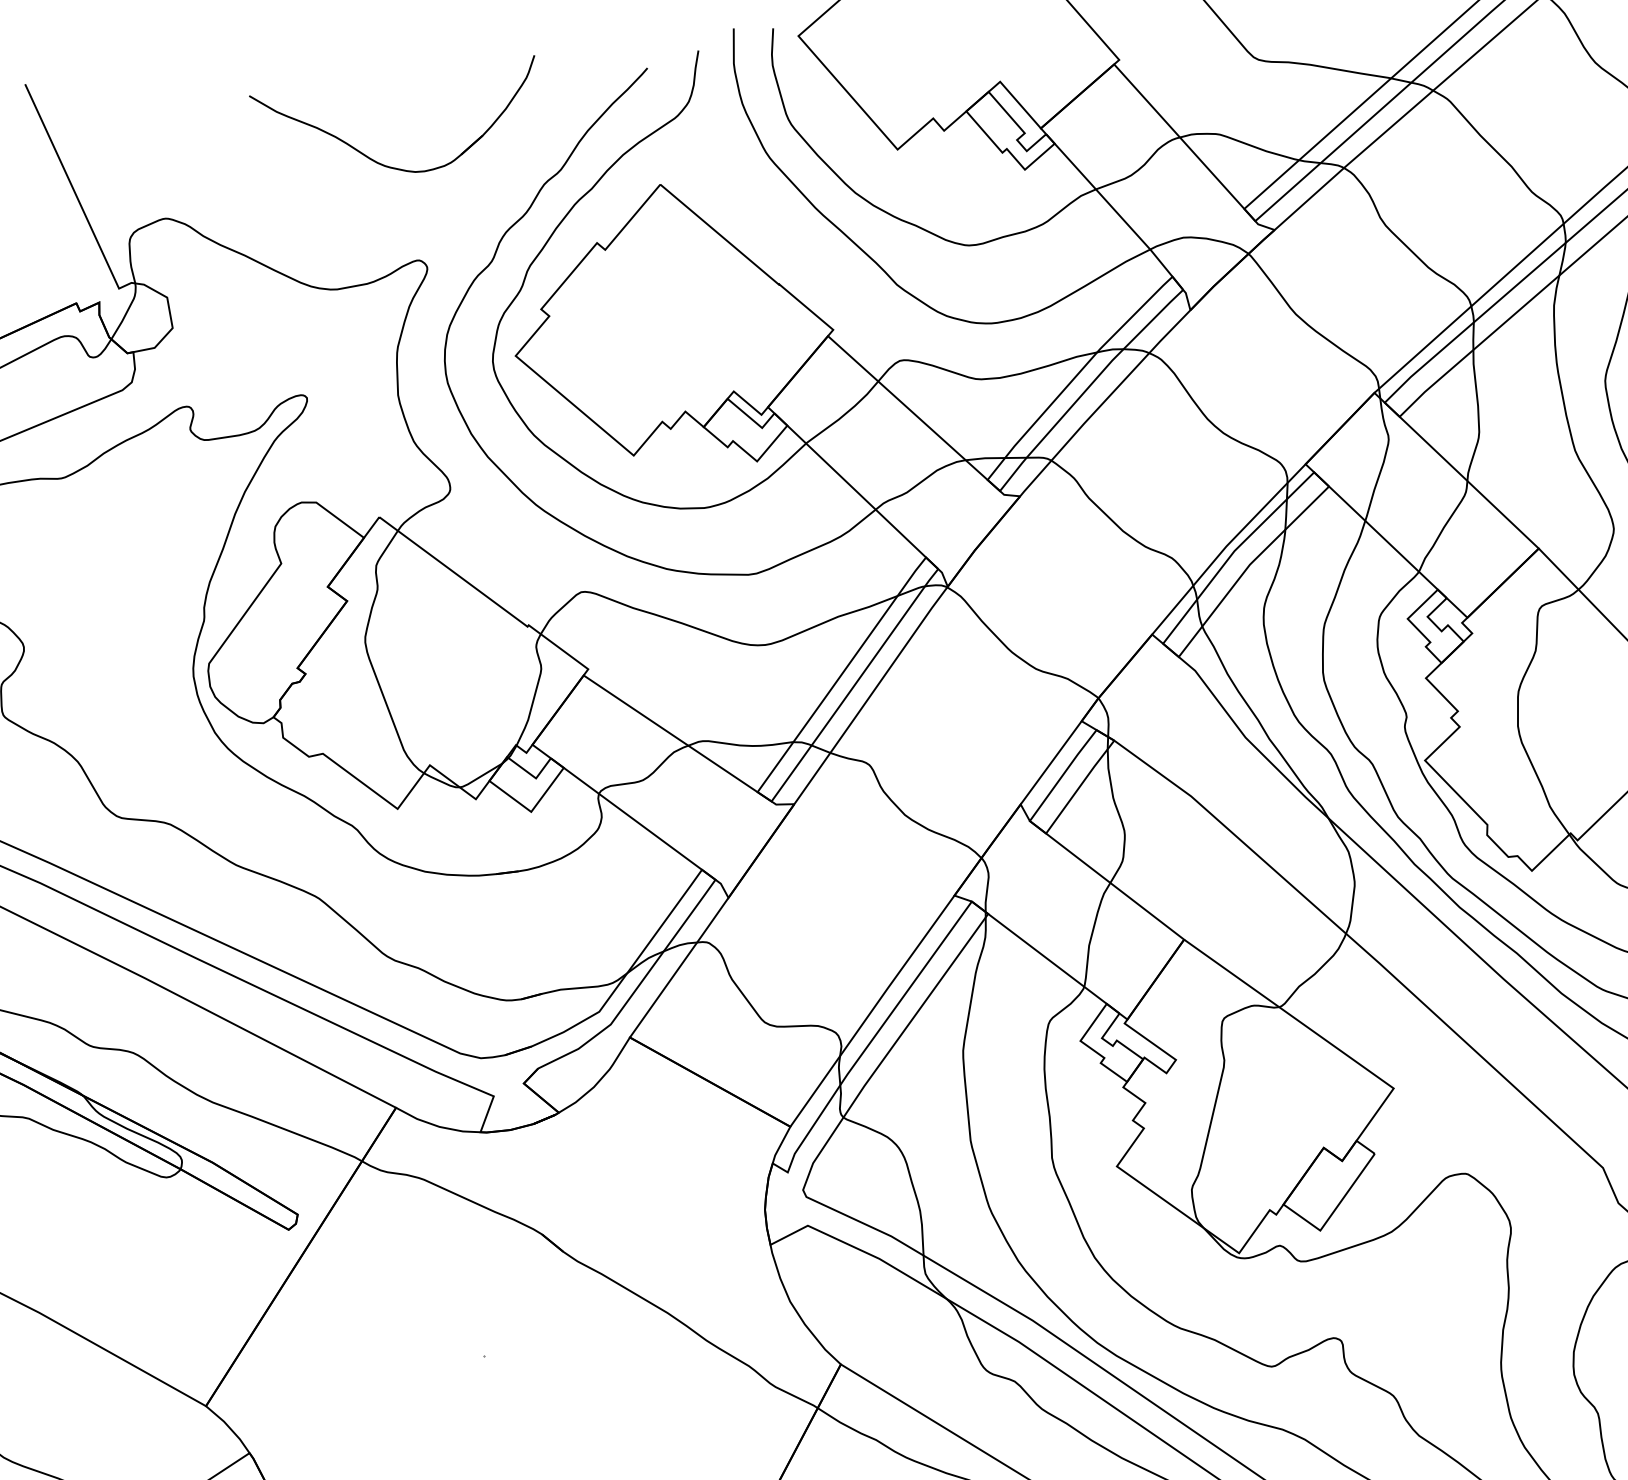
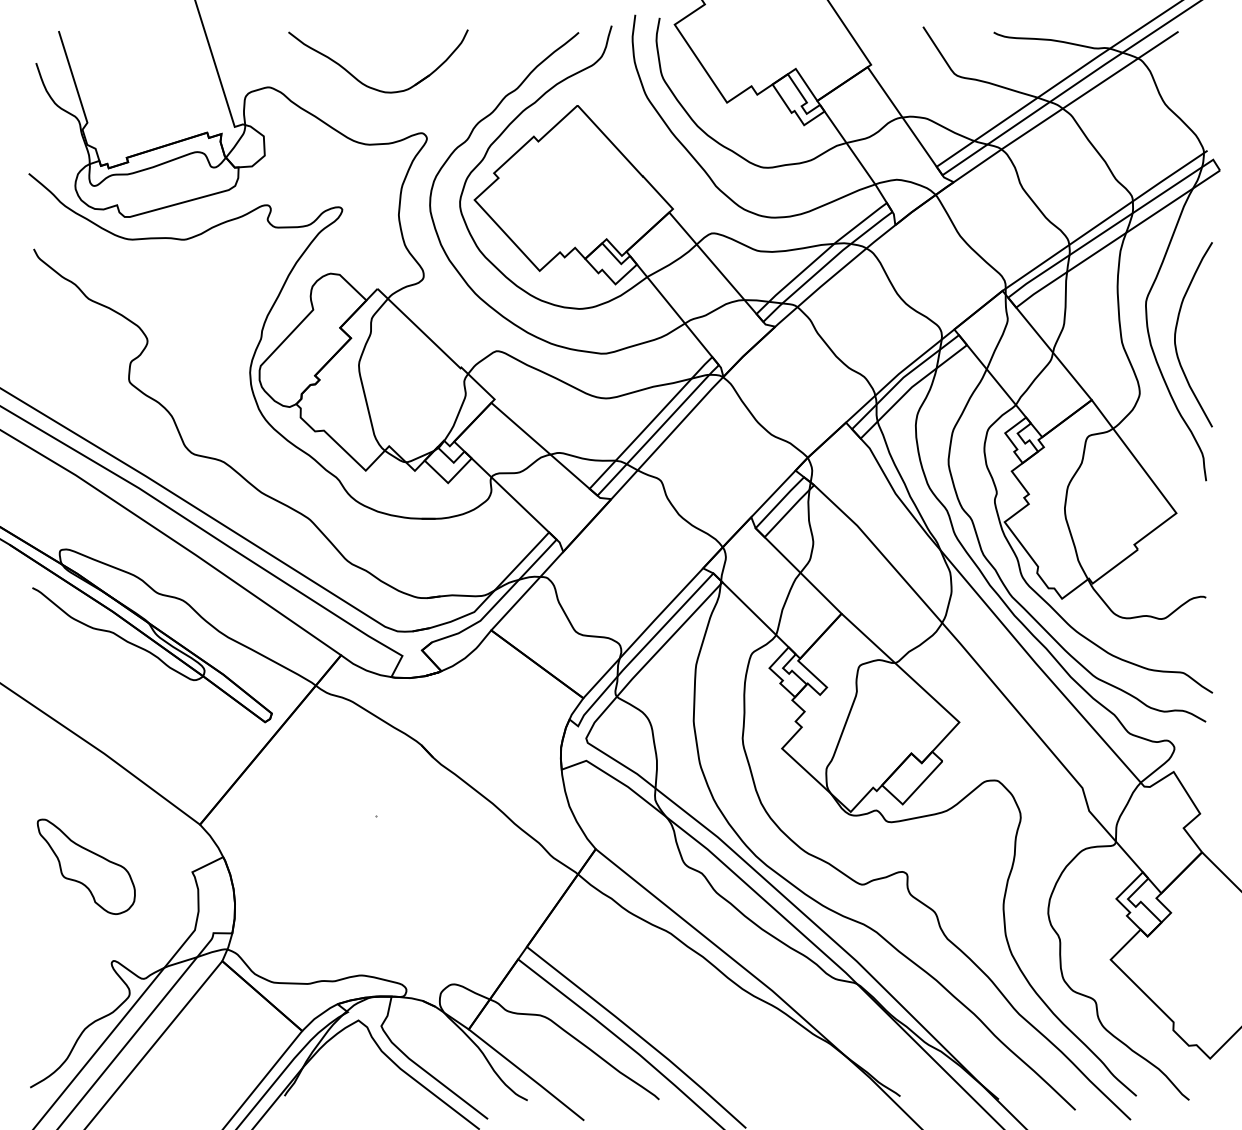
part: (384, 163) -> (366, 84), moved

